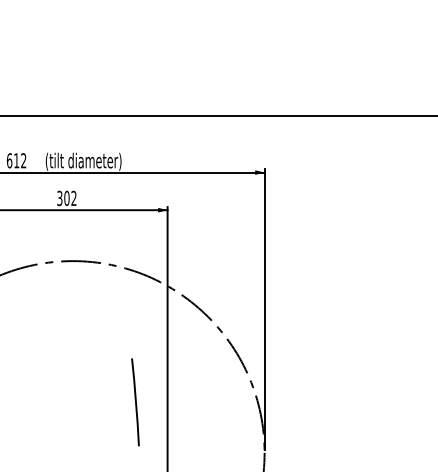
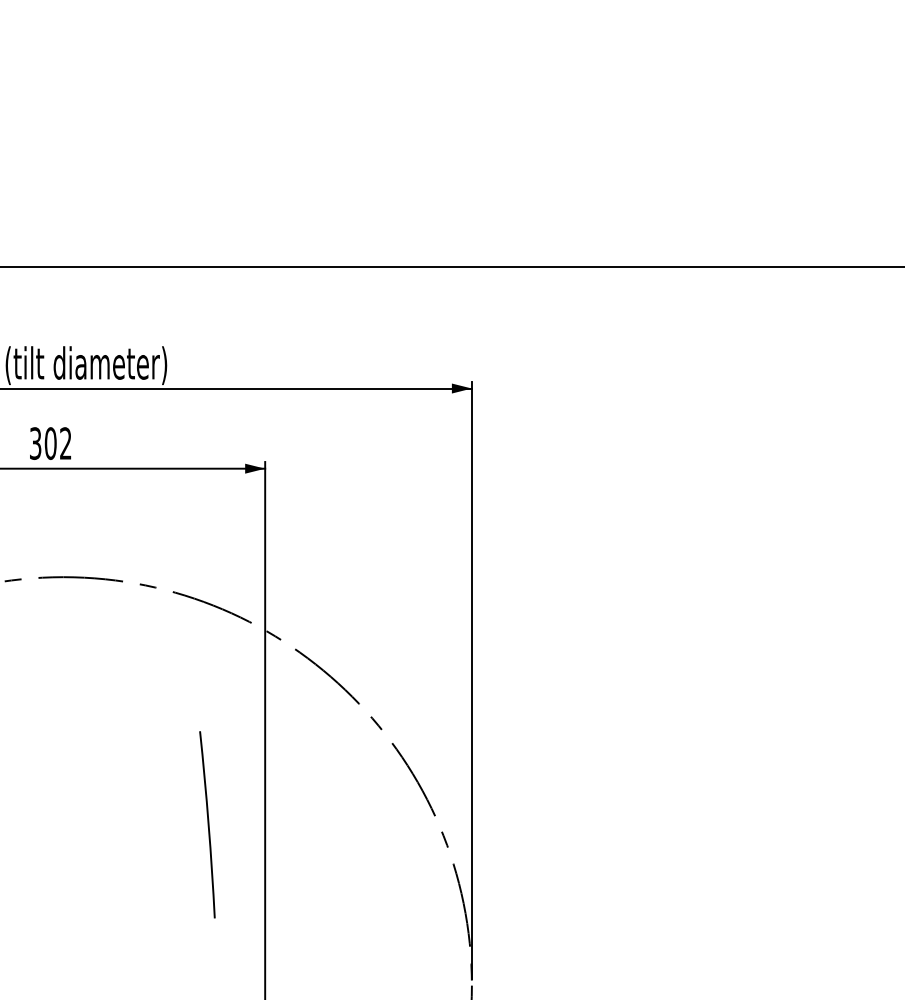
line: (135, 402) -> (207, 825), moved

